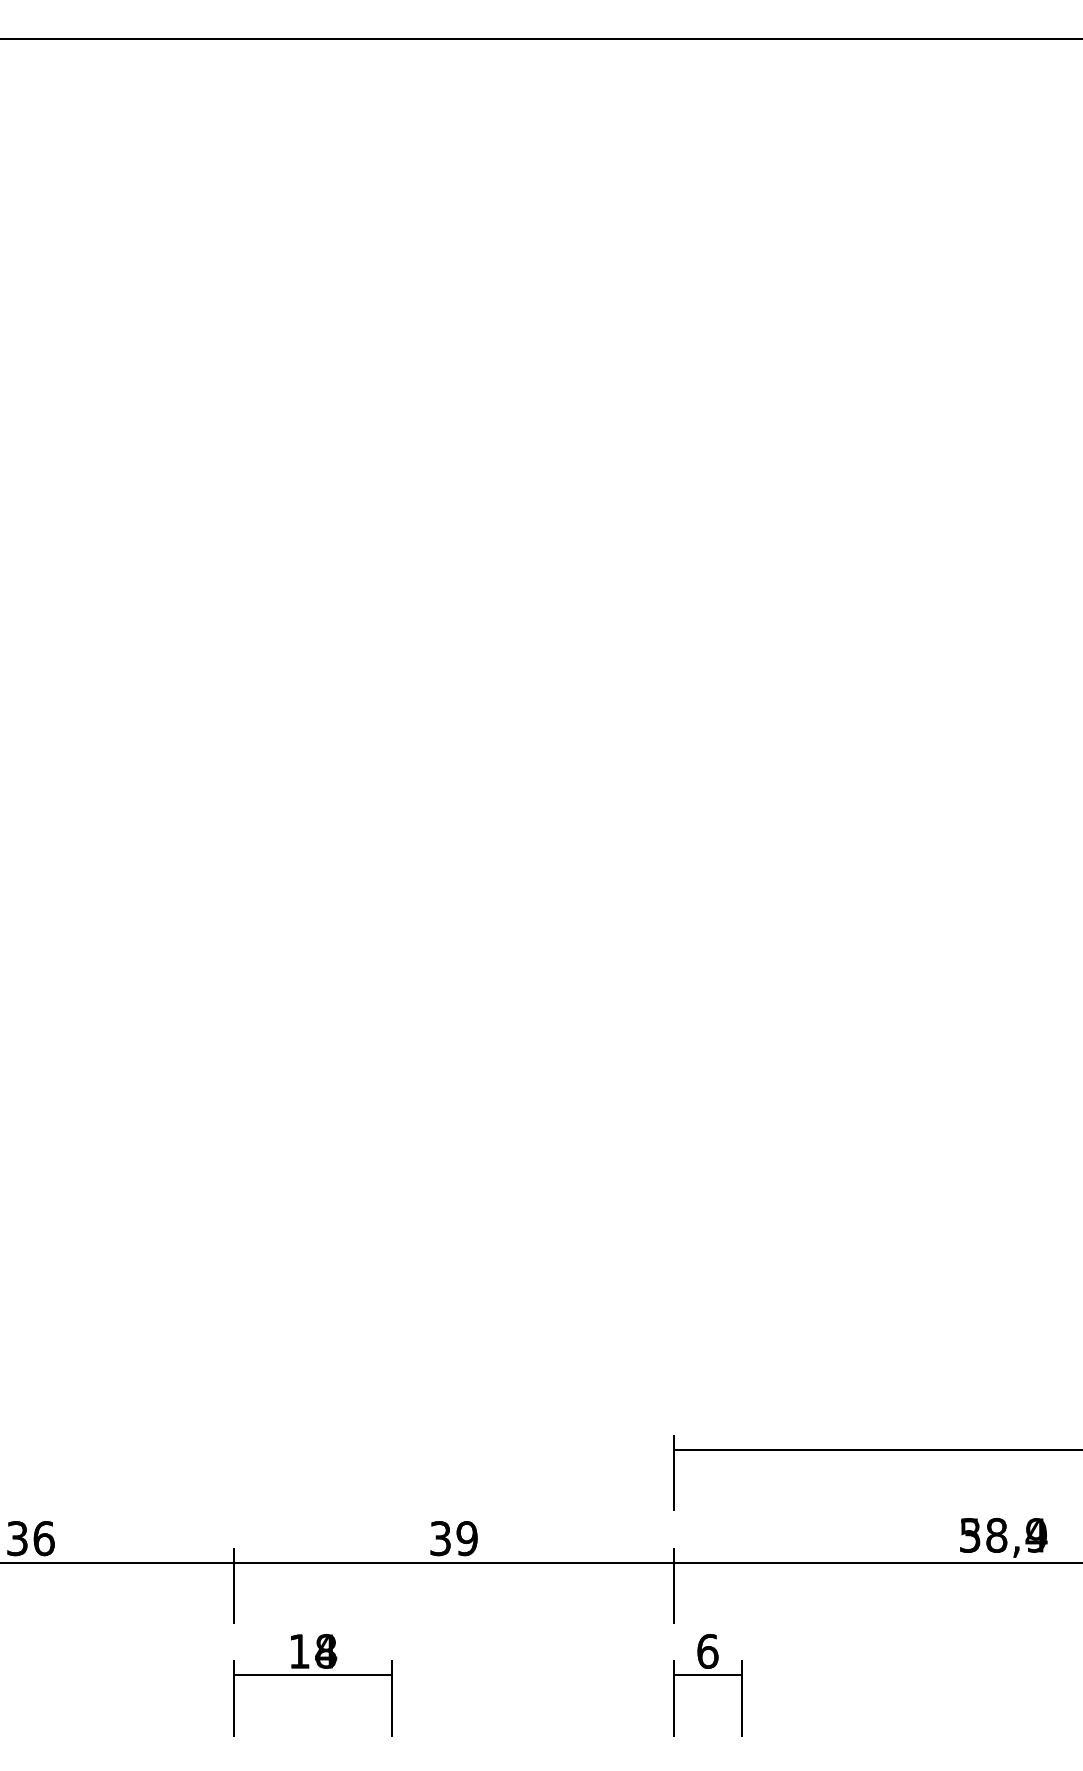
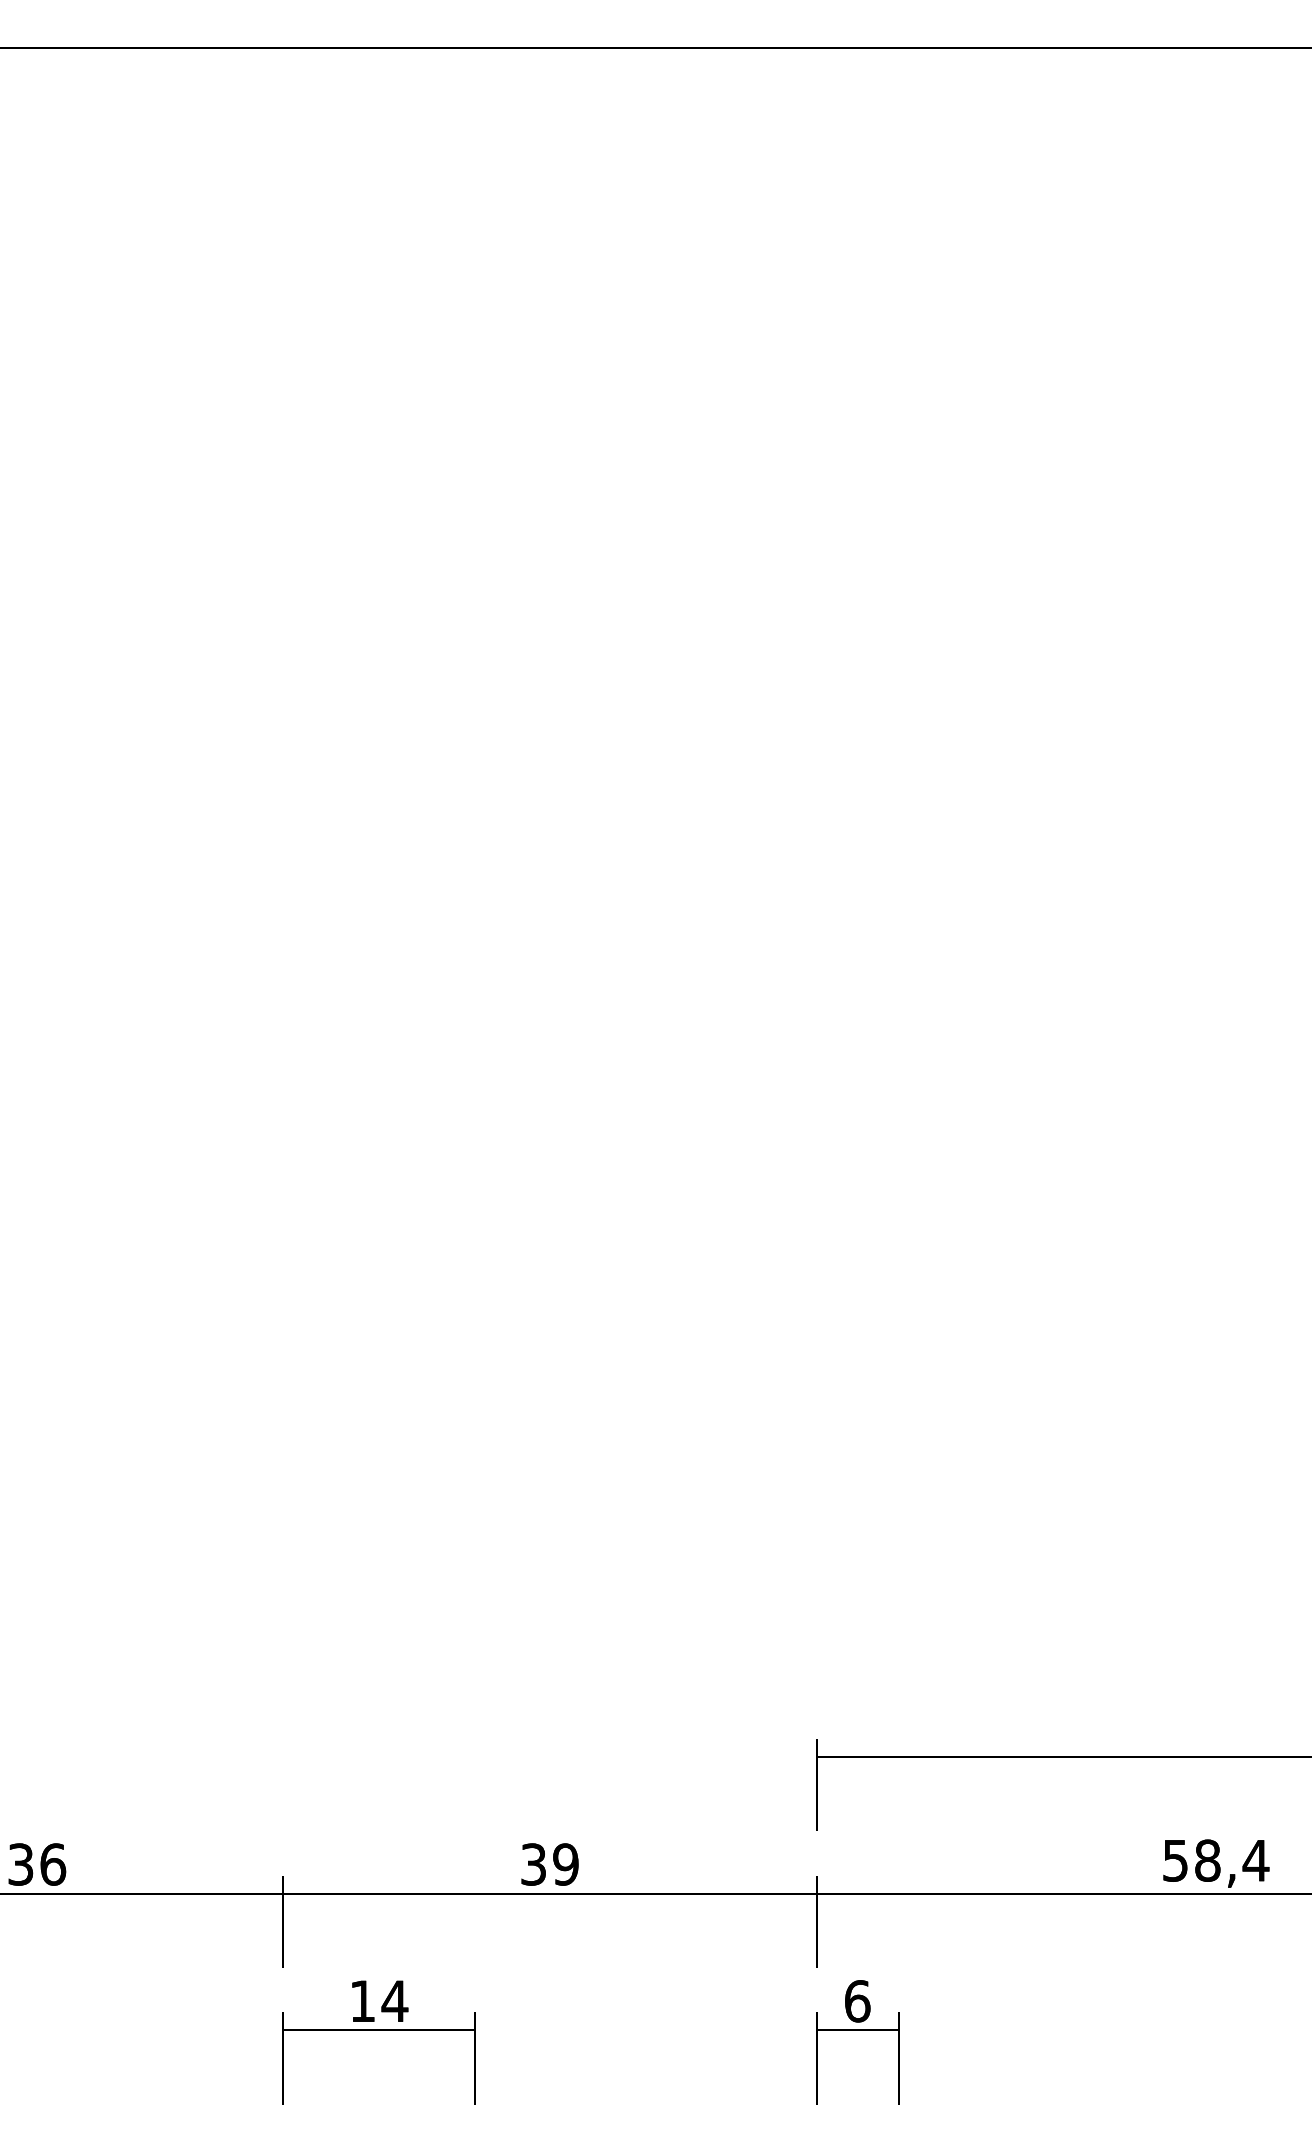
text: (1003, 1535) -> (1216, 1860), 38,9 -> 58,4
text: (325, 1651) -> (394, 2001), 18 -> 14

